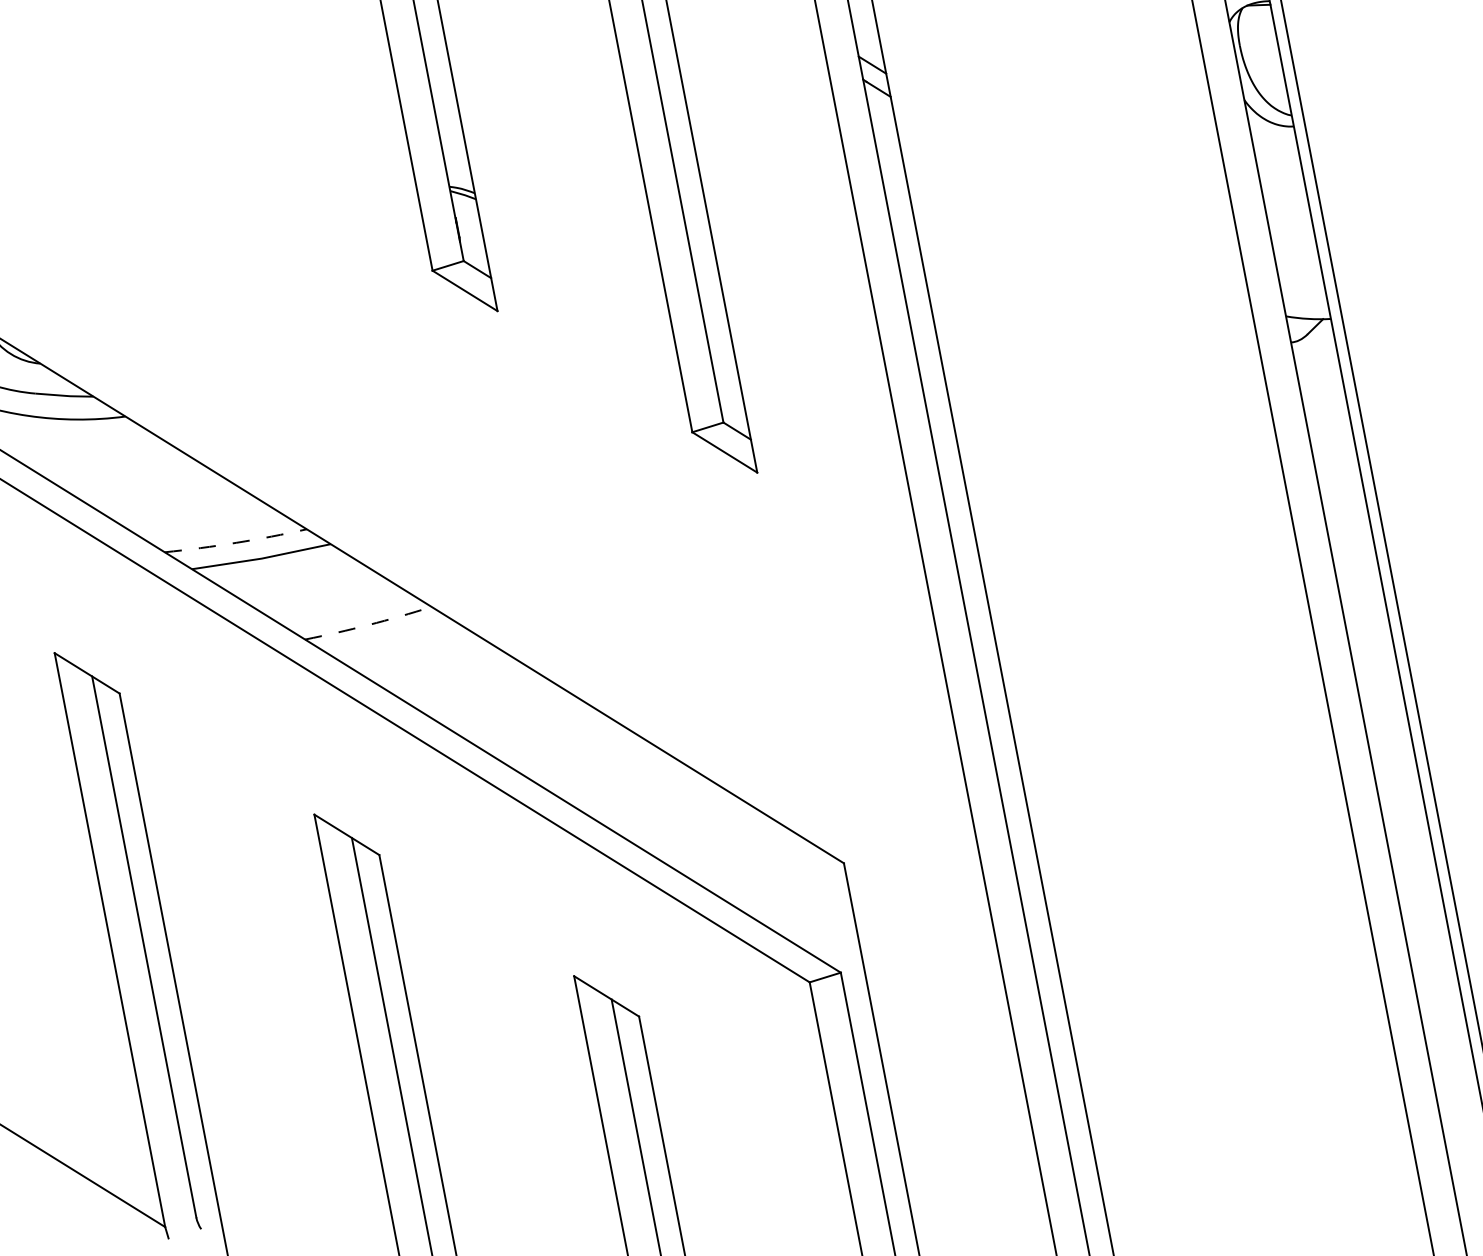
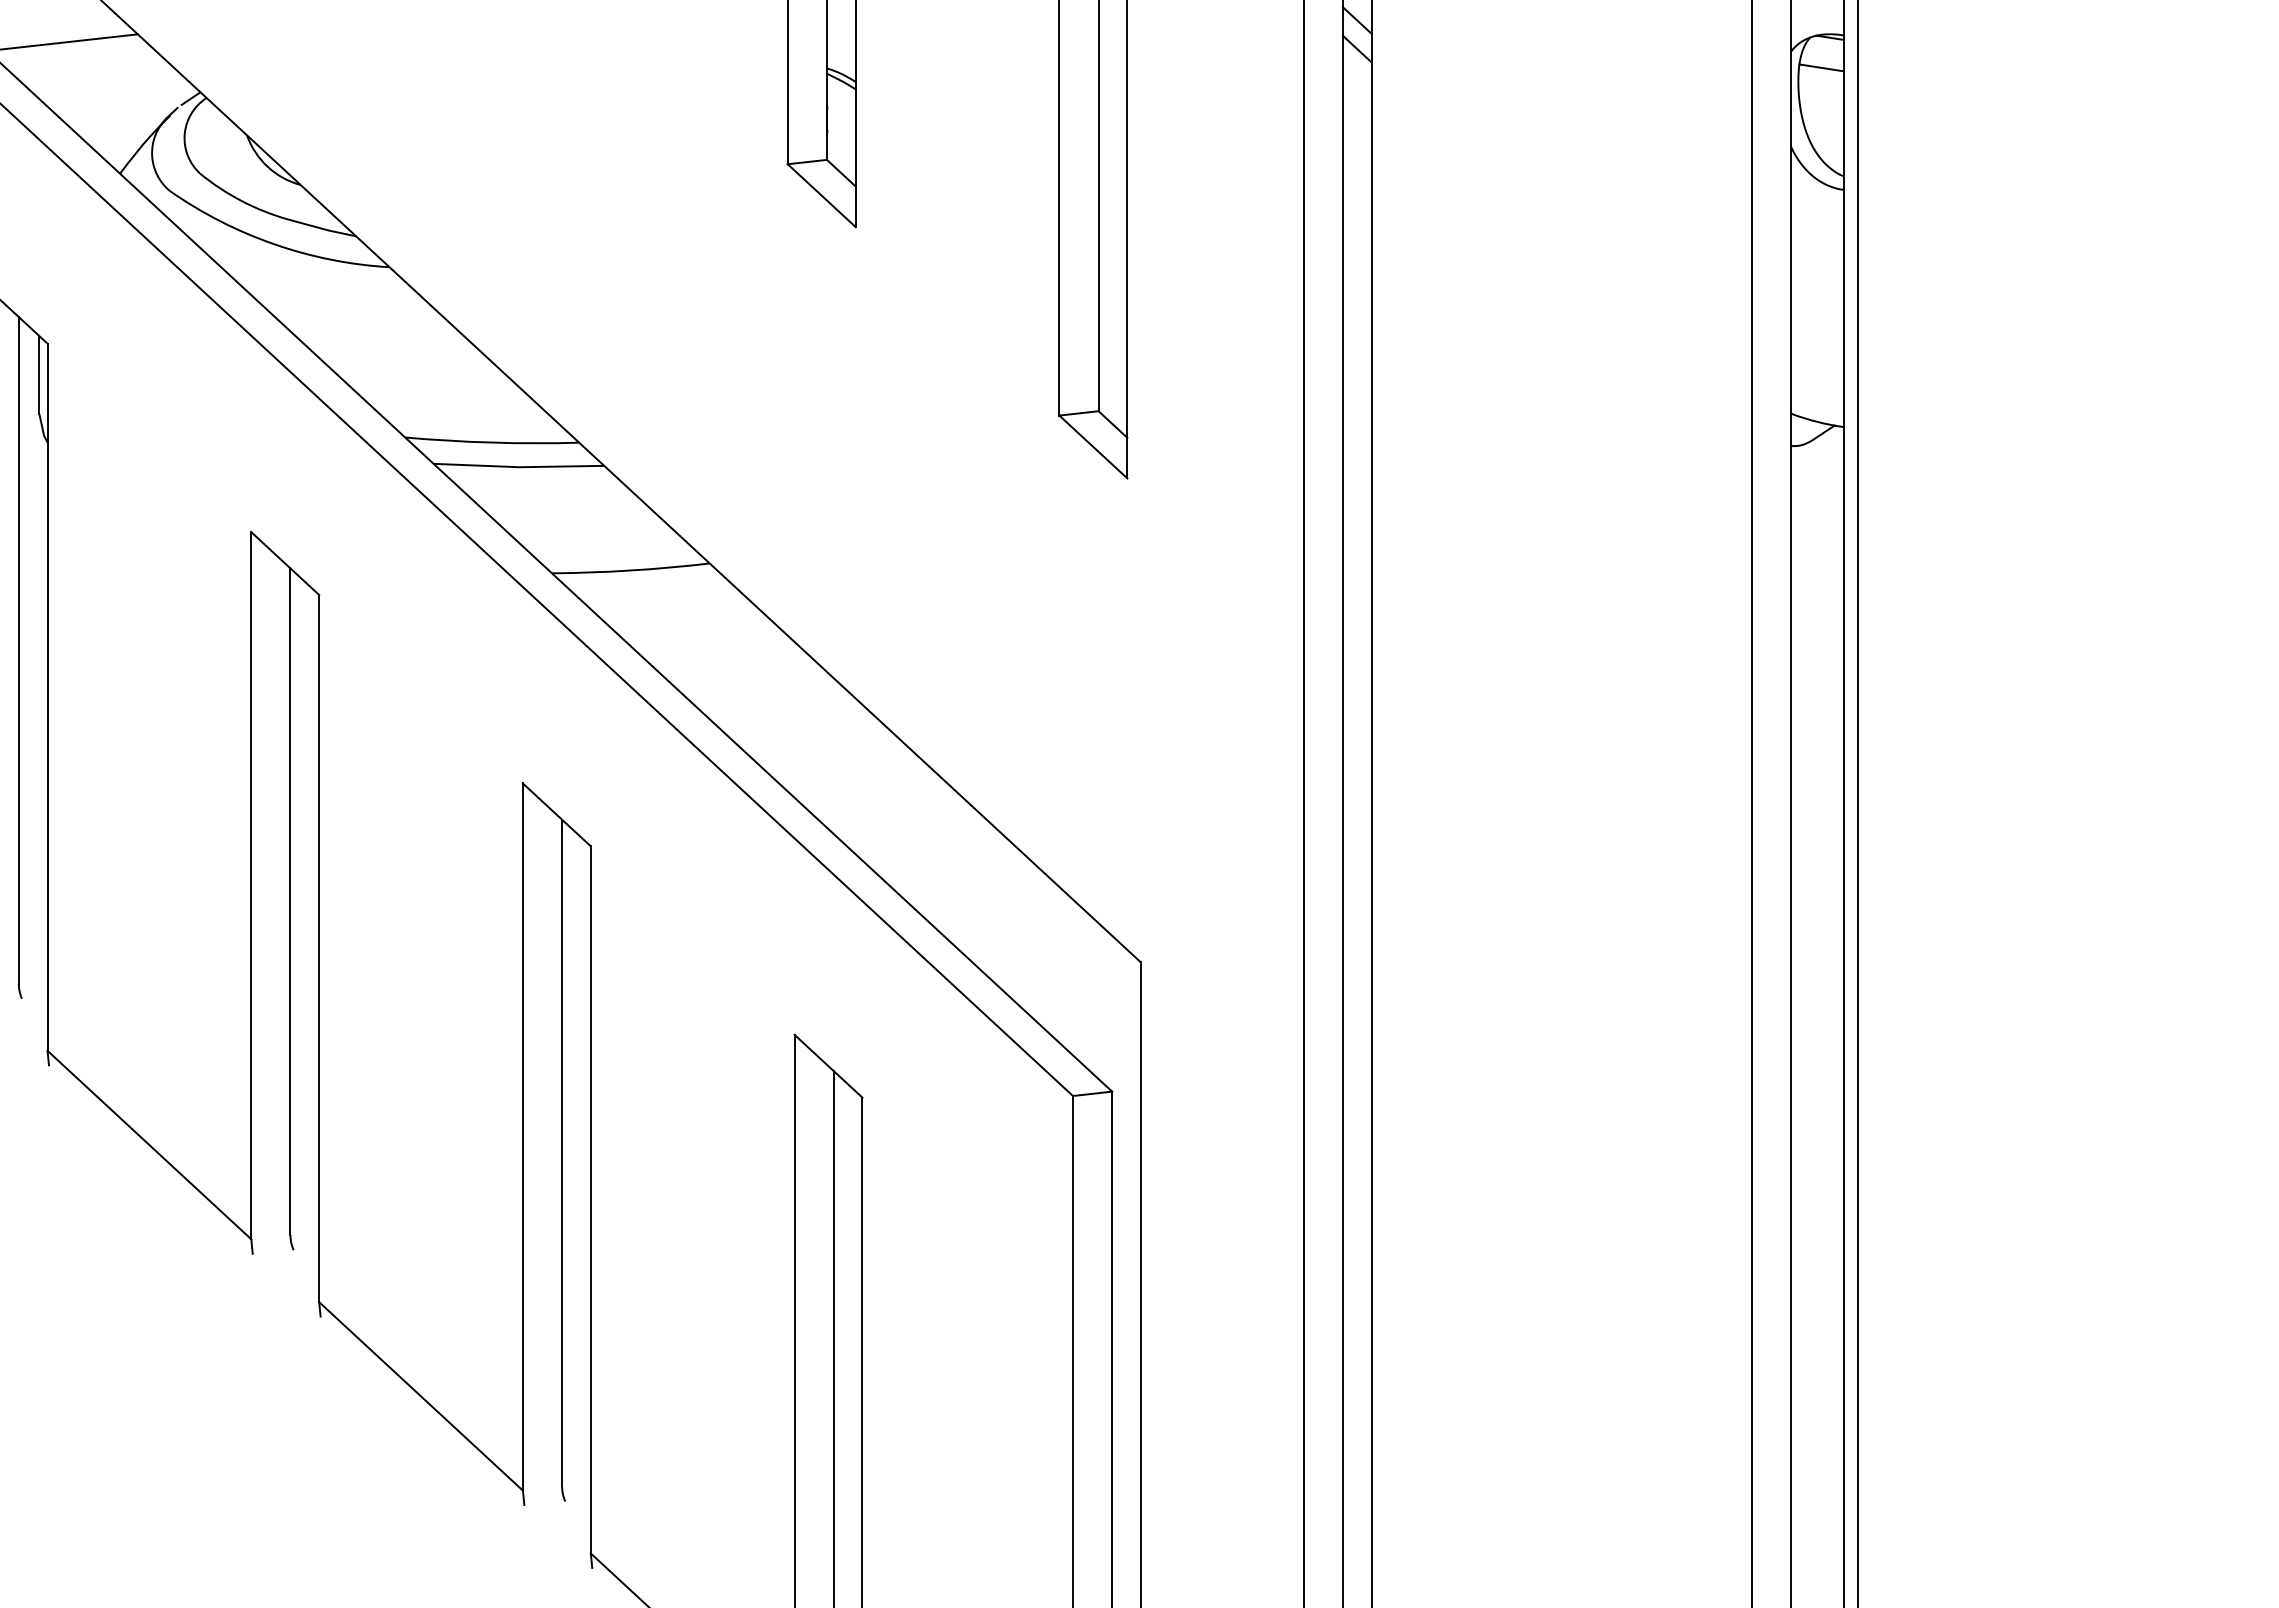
line: (1256, 30) -> (1821, 67), added
arc: (236, 542) -> (492, 442), dashed -> solid
arc: (368, 625) -> (630, 570), dashed -> solid

